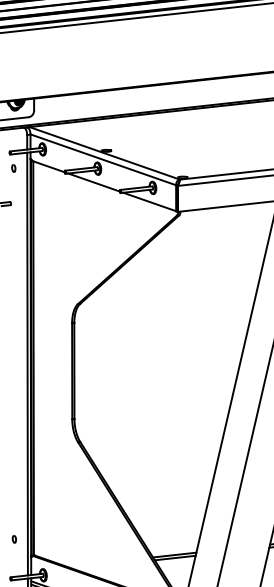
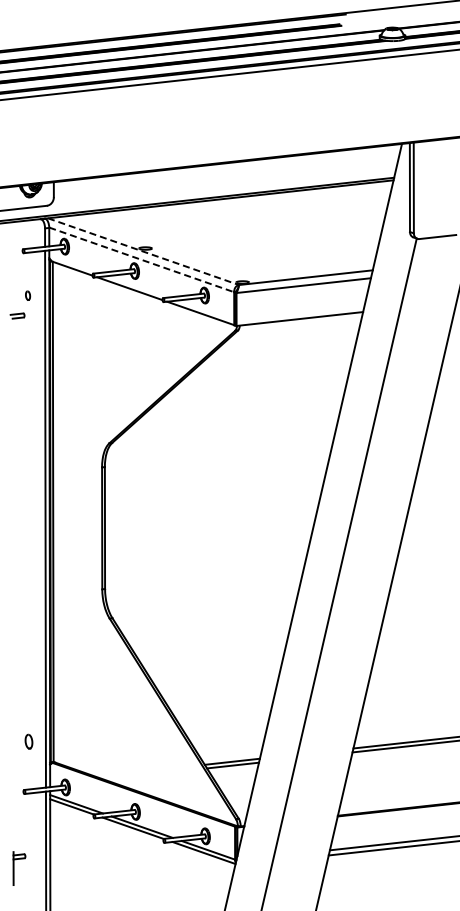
line: (104, 153) -> (143, 251), solid -> dashed
line: (103, 159) -> (141, 259), solid -> dashed
part: (14, 168) -> (28, 295), moved
part: (14, 539) -> (28, 741), size x1.6

